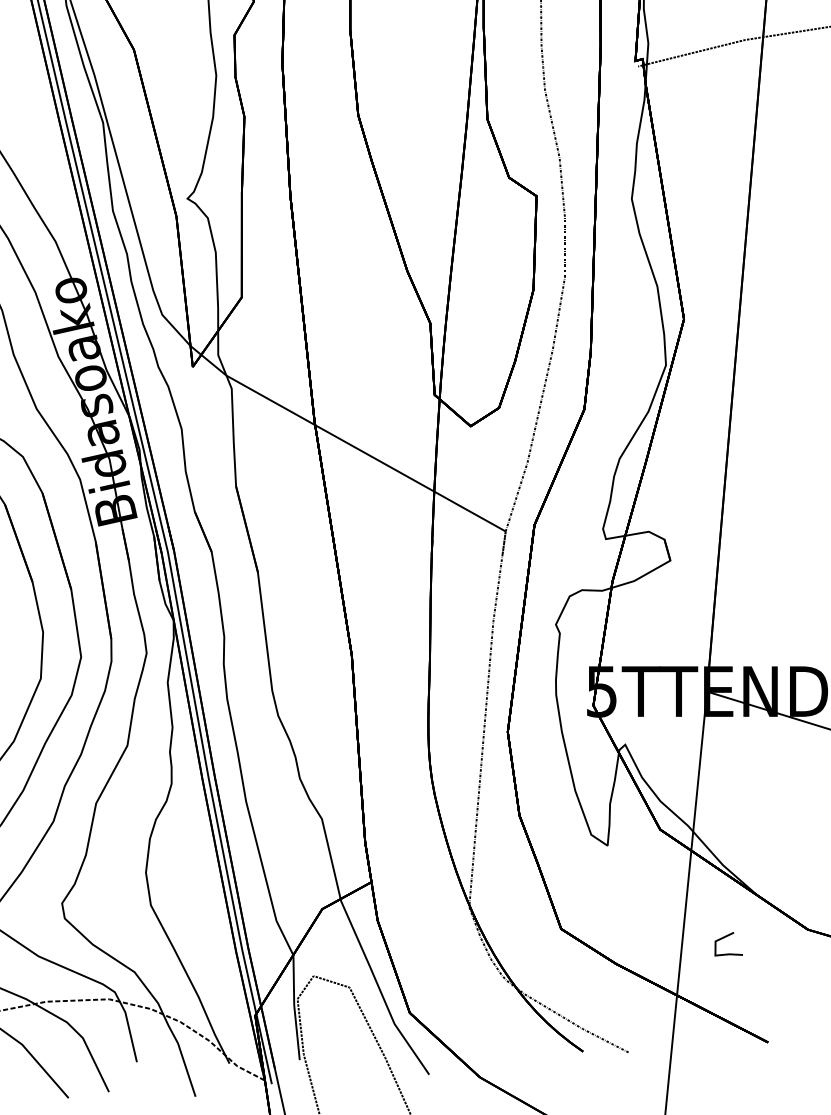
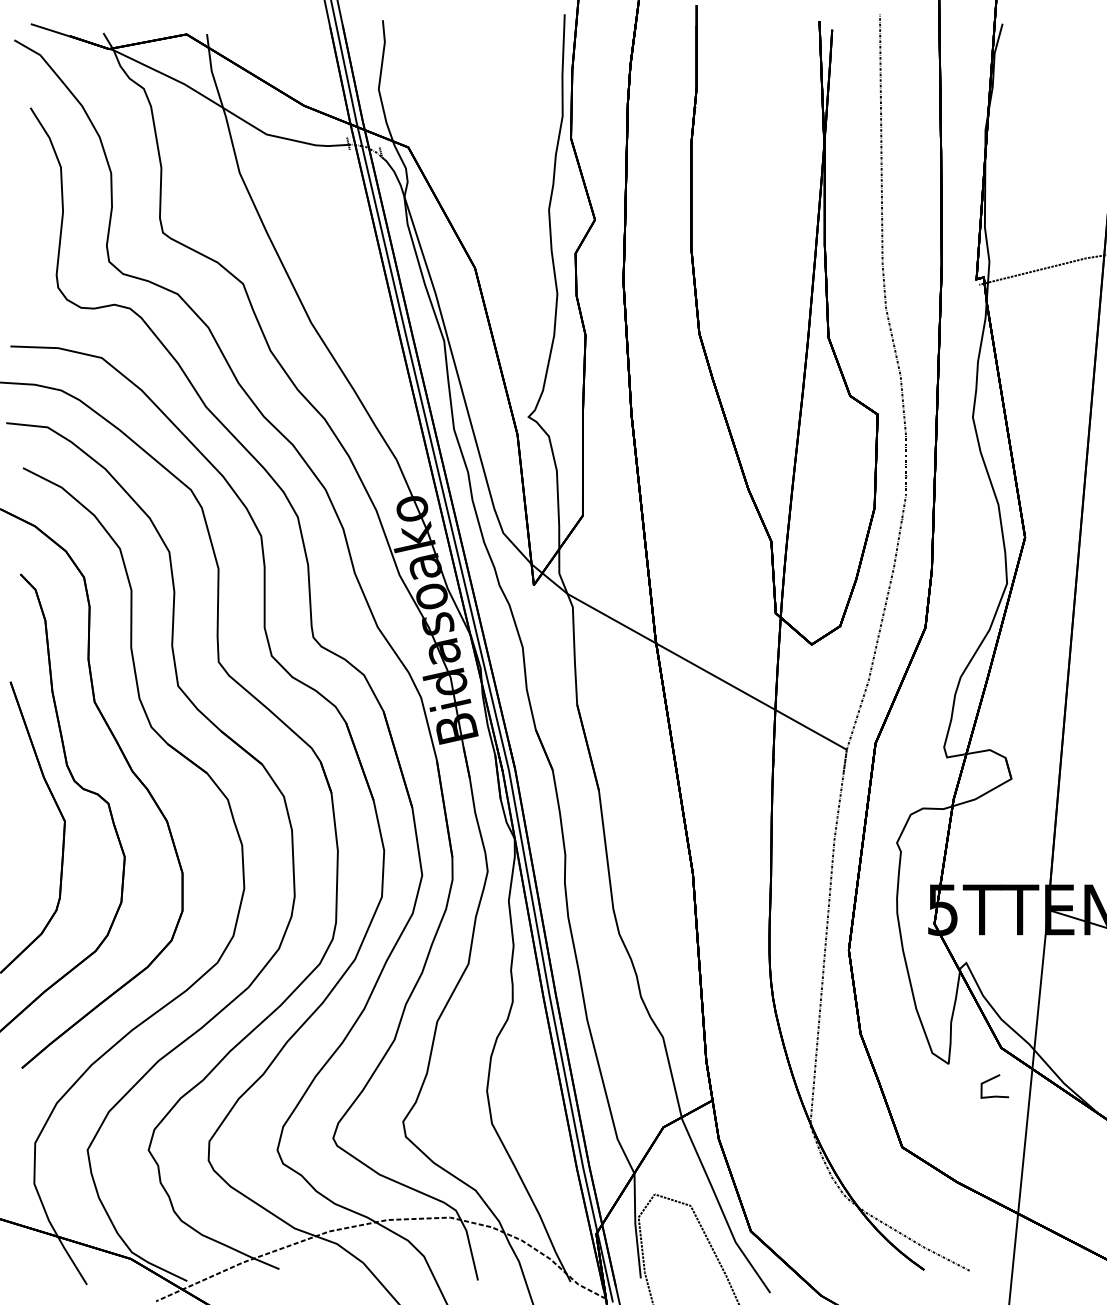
line: (727, 937) -> (993, 1079), moved

